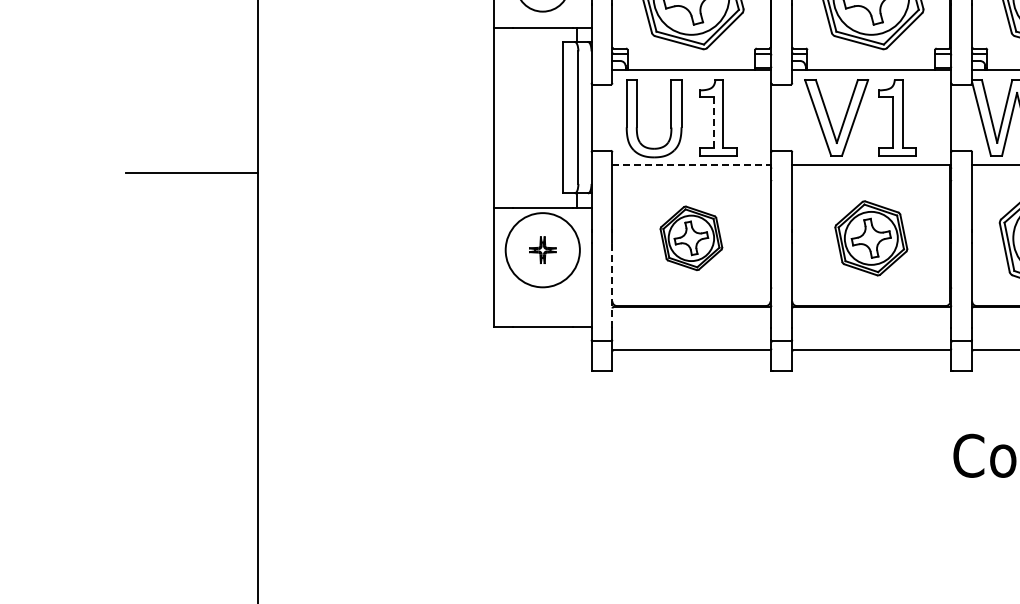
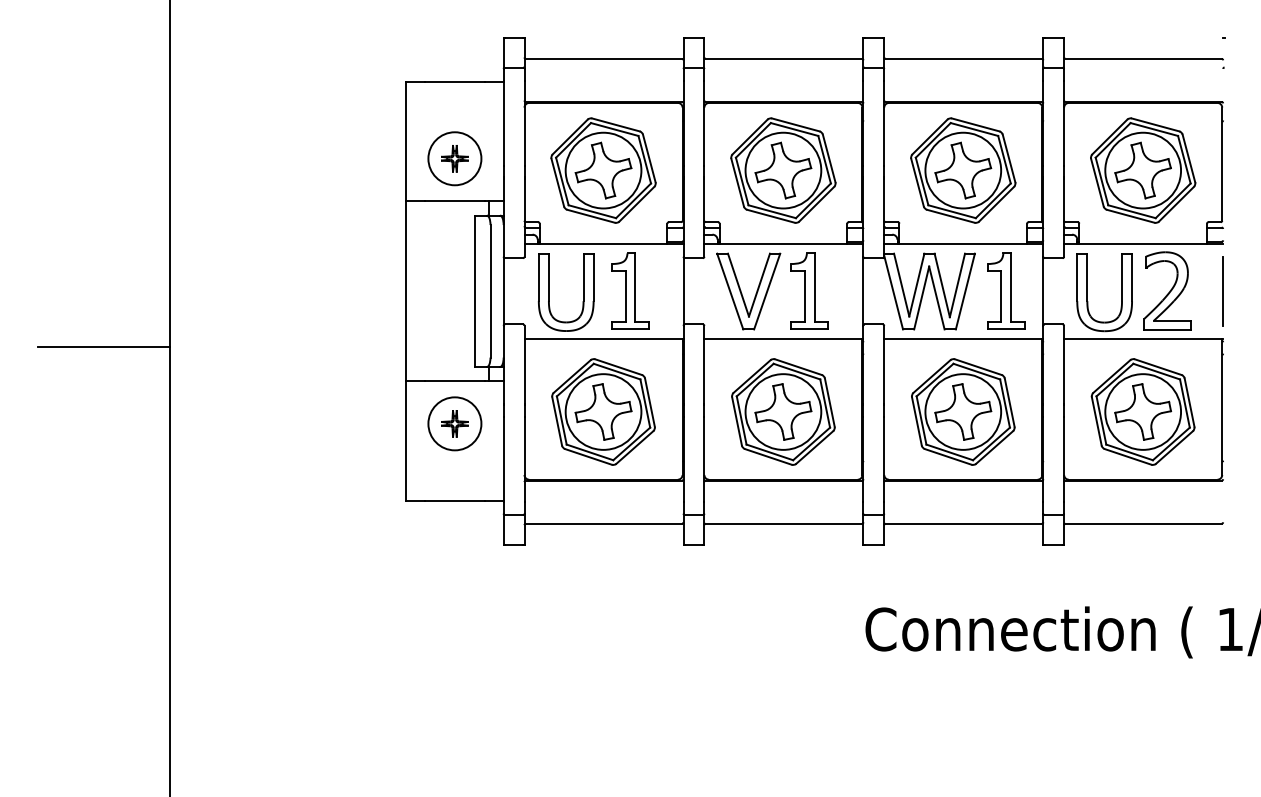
line: (713, 121) -> (625, 295), dashed -> solid
line: (692, 164) -> (604, 338), dashed -> solid
part: (691, 237) -> (603, 411), size x1.67
part: (871, 237) -> (783, 411), size x1.43
circle: (542, 249) -> (454, 423), size x0.71
line: (612, 284) -> (524, 458), dashed -> solid

